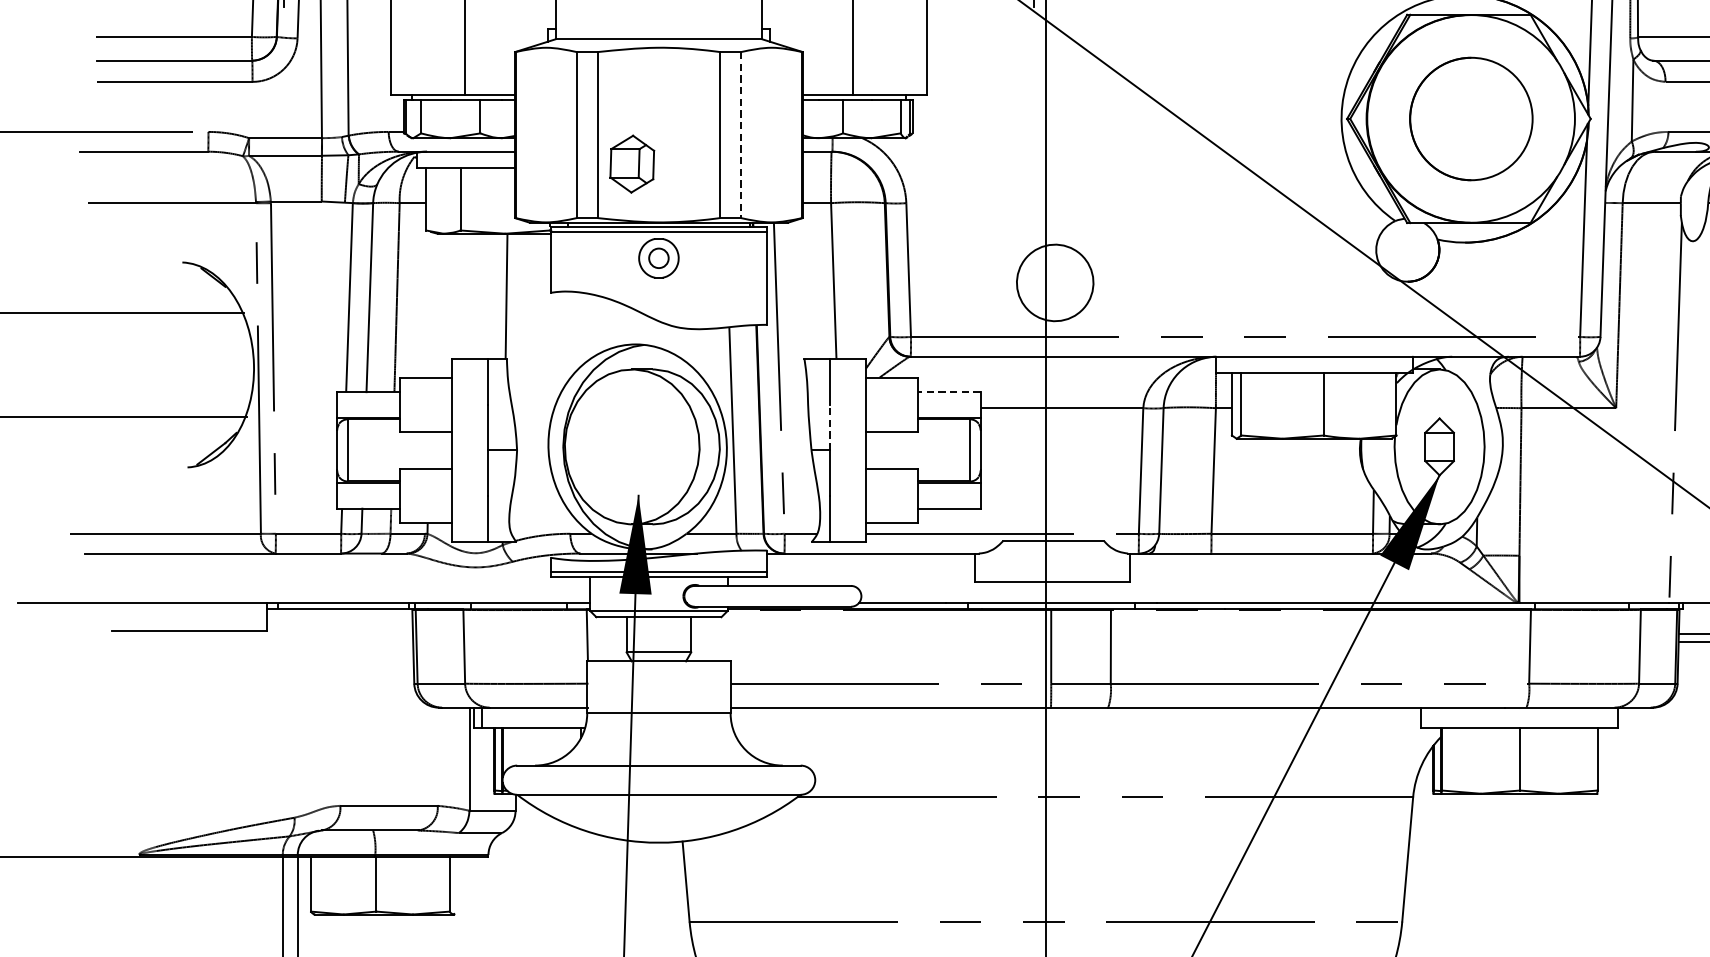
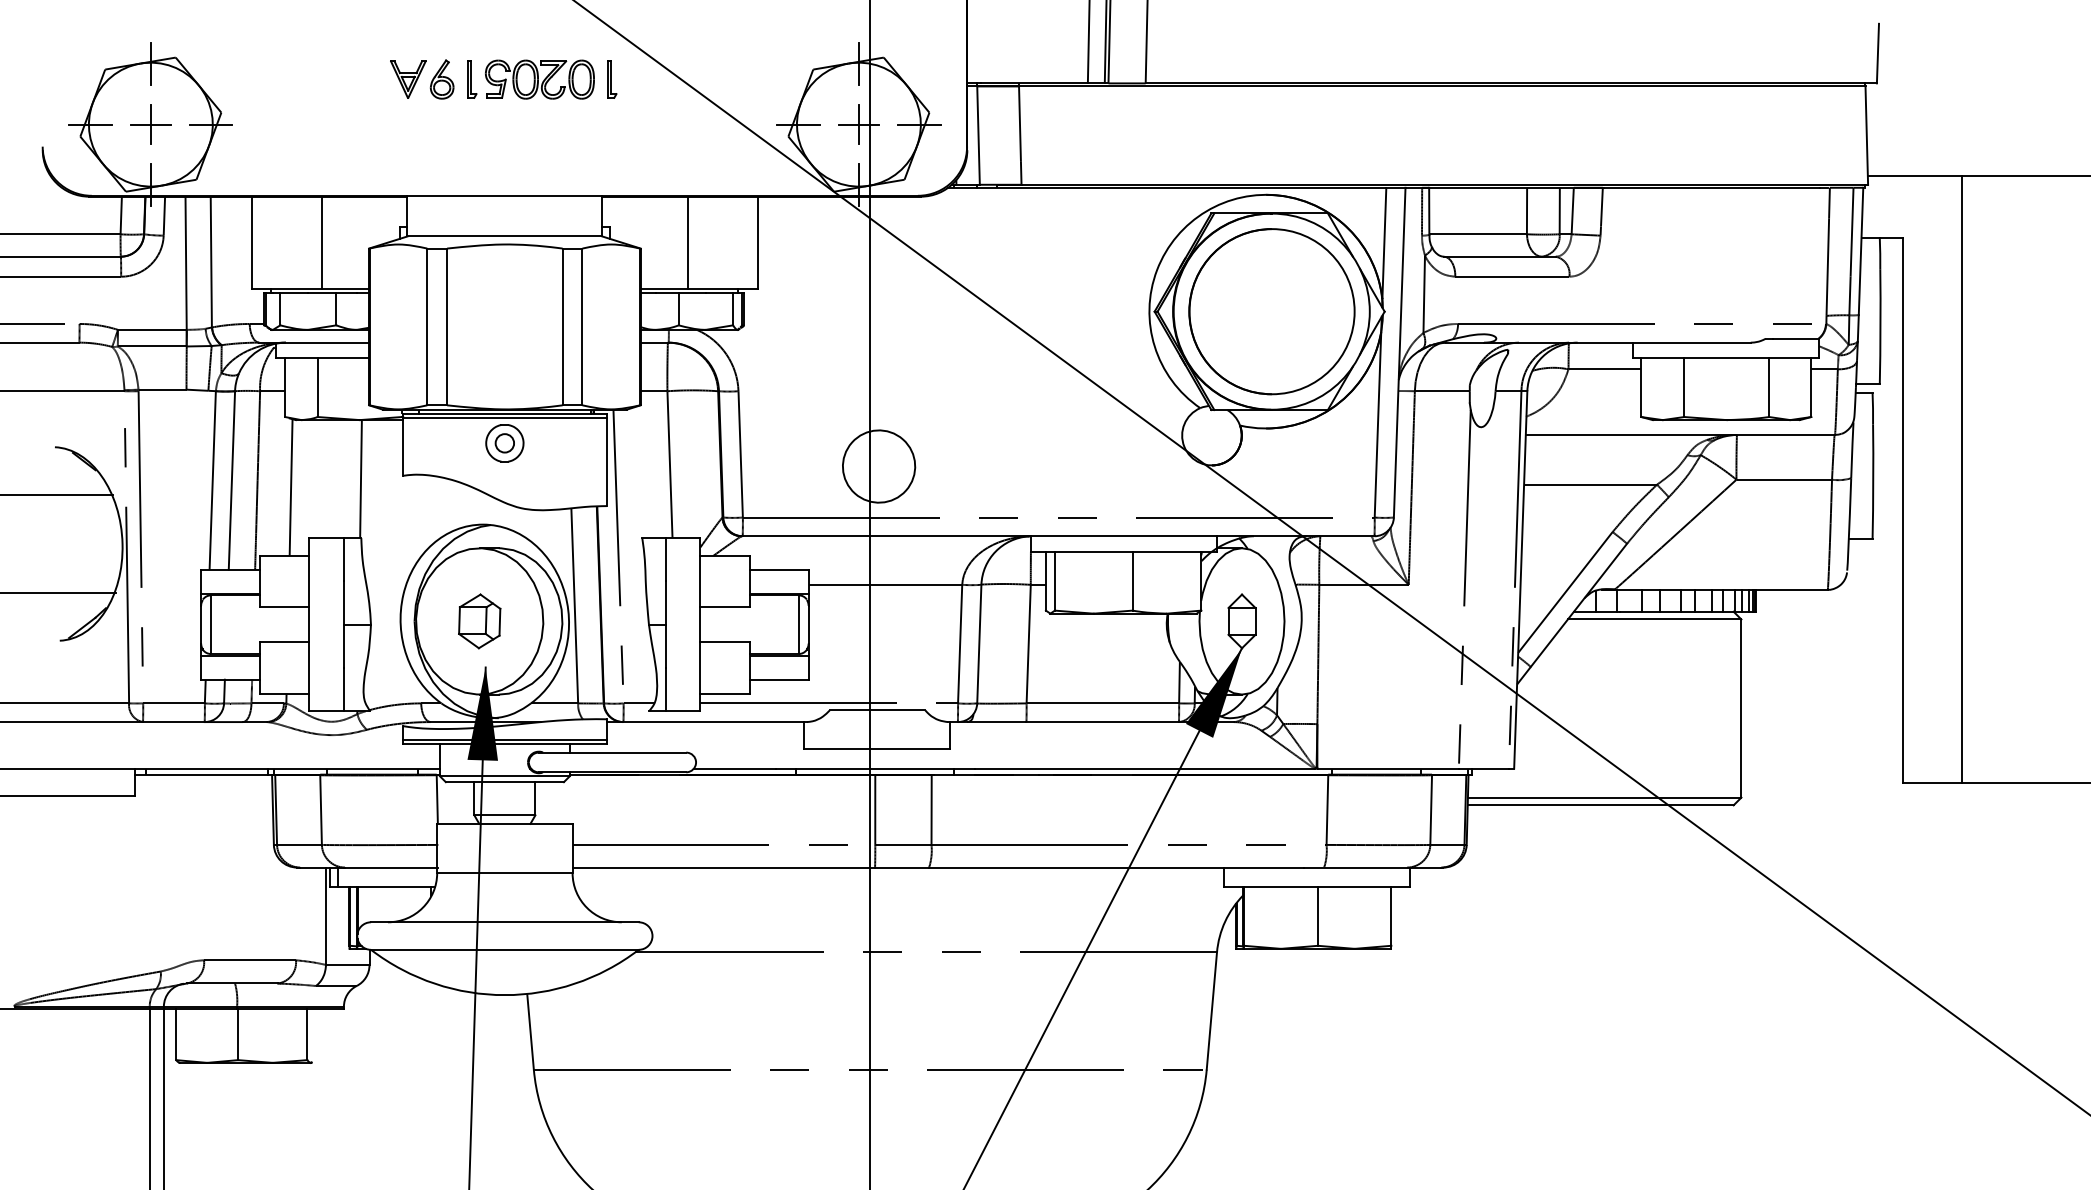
circle: (1470, 118) -> (1271, 311), size x1.43
line: (741, 135) -> (582, 327), dashed -> solid
part: (632, 164) -> (479, 621), moved
line: (431, 305) -> (290, 487), added
line: (949, 391) -> (779, 569), dashed -> solid
line: (830, 427) -> (666, 603), dashed -> solid

